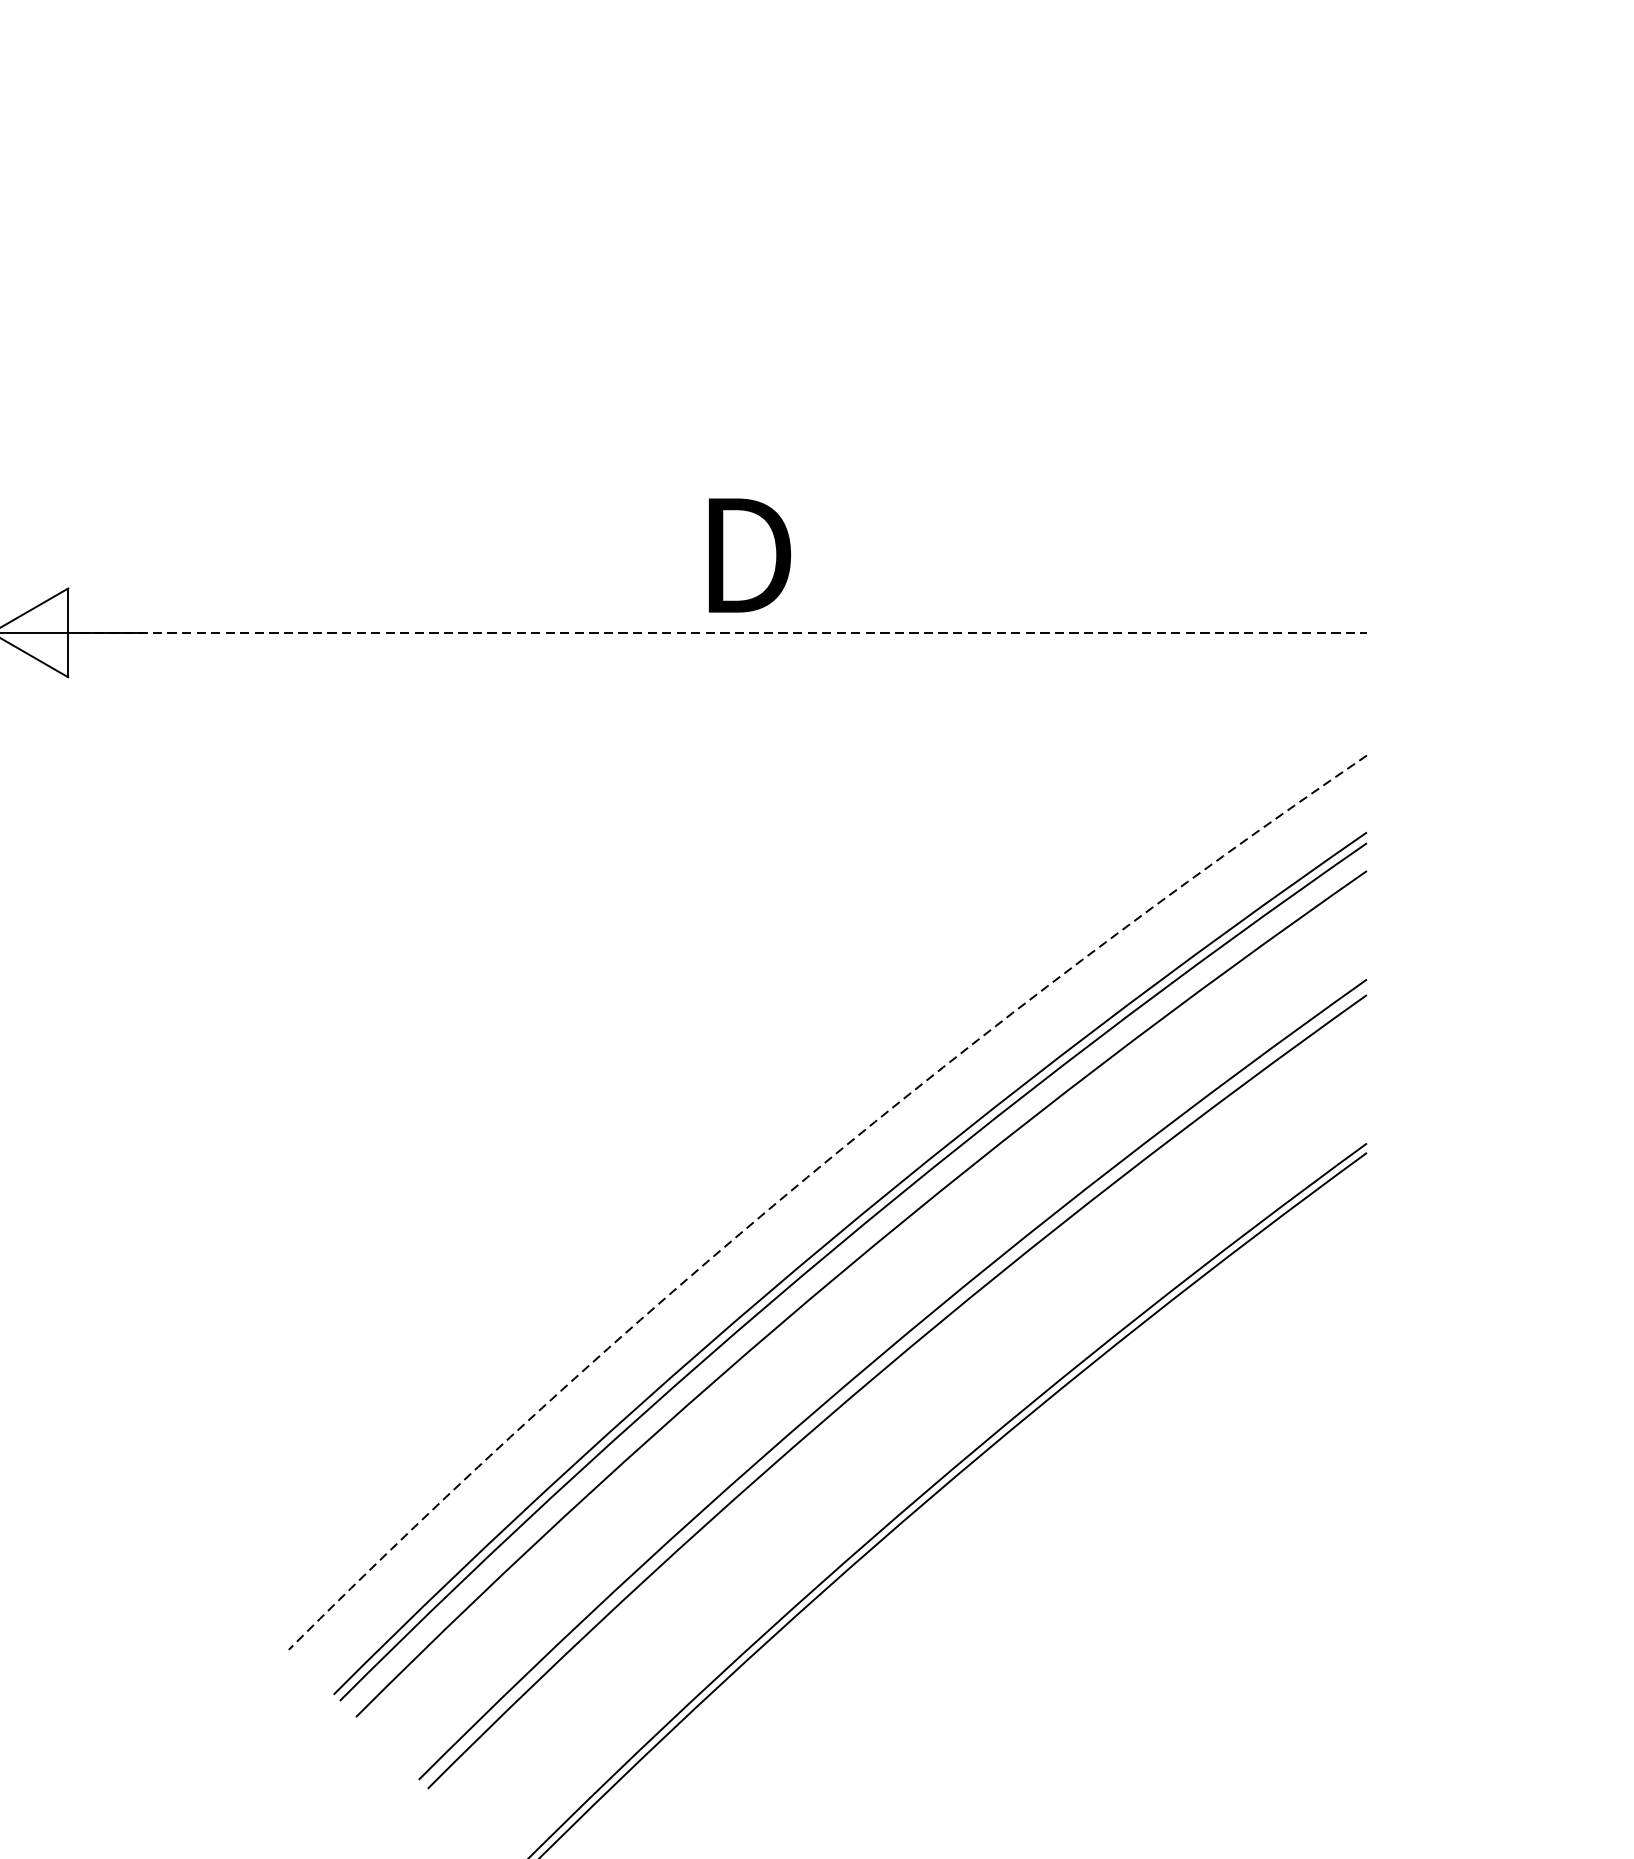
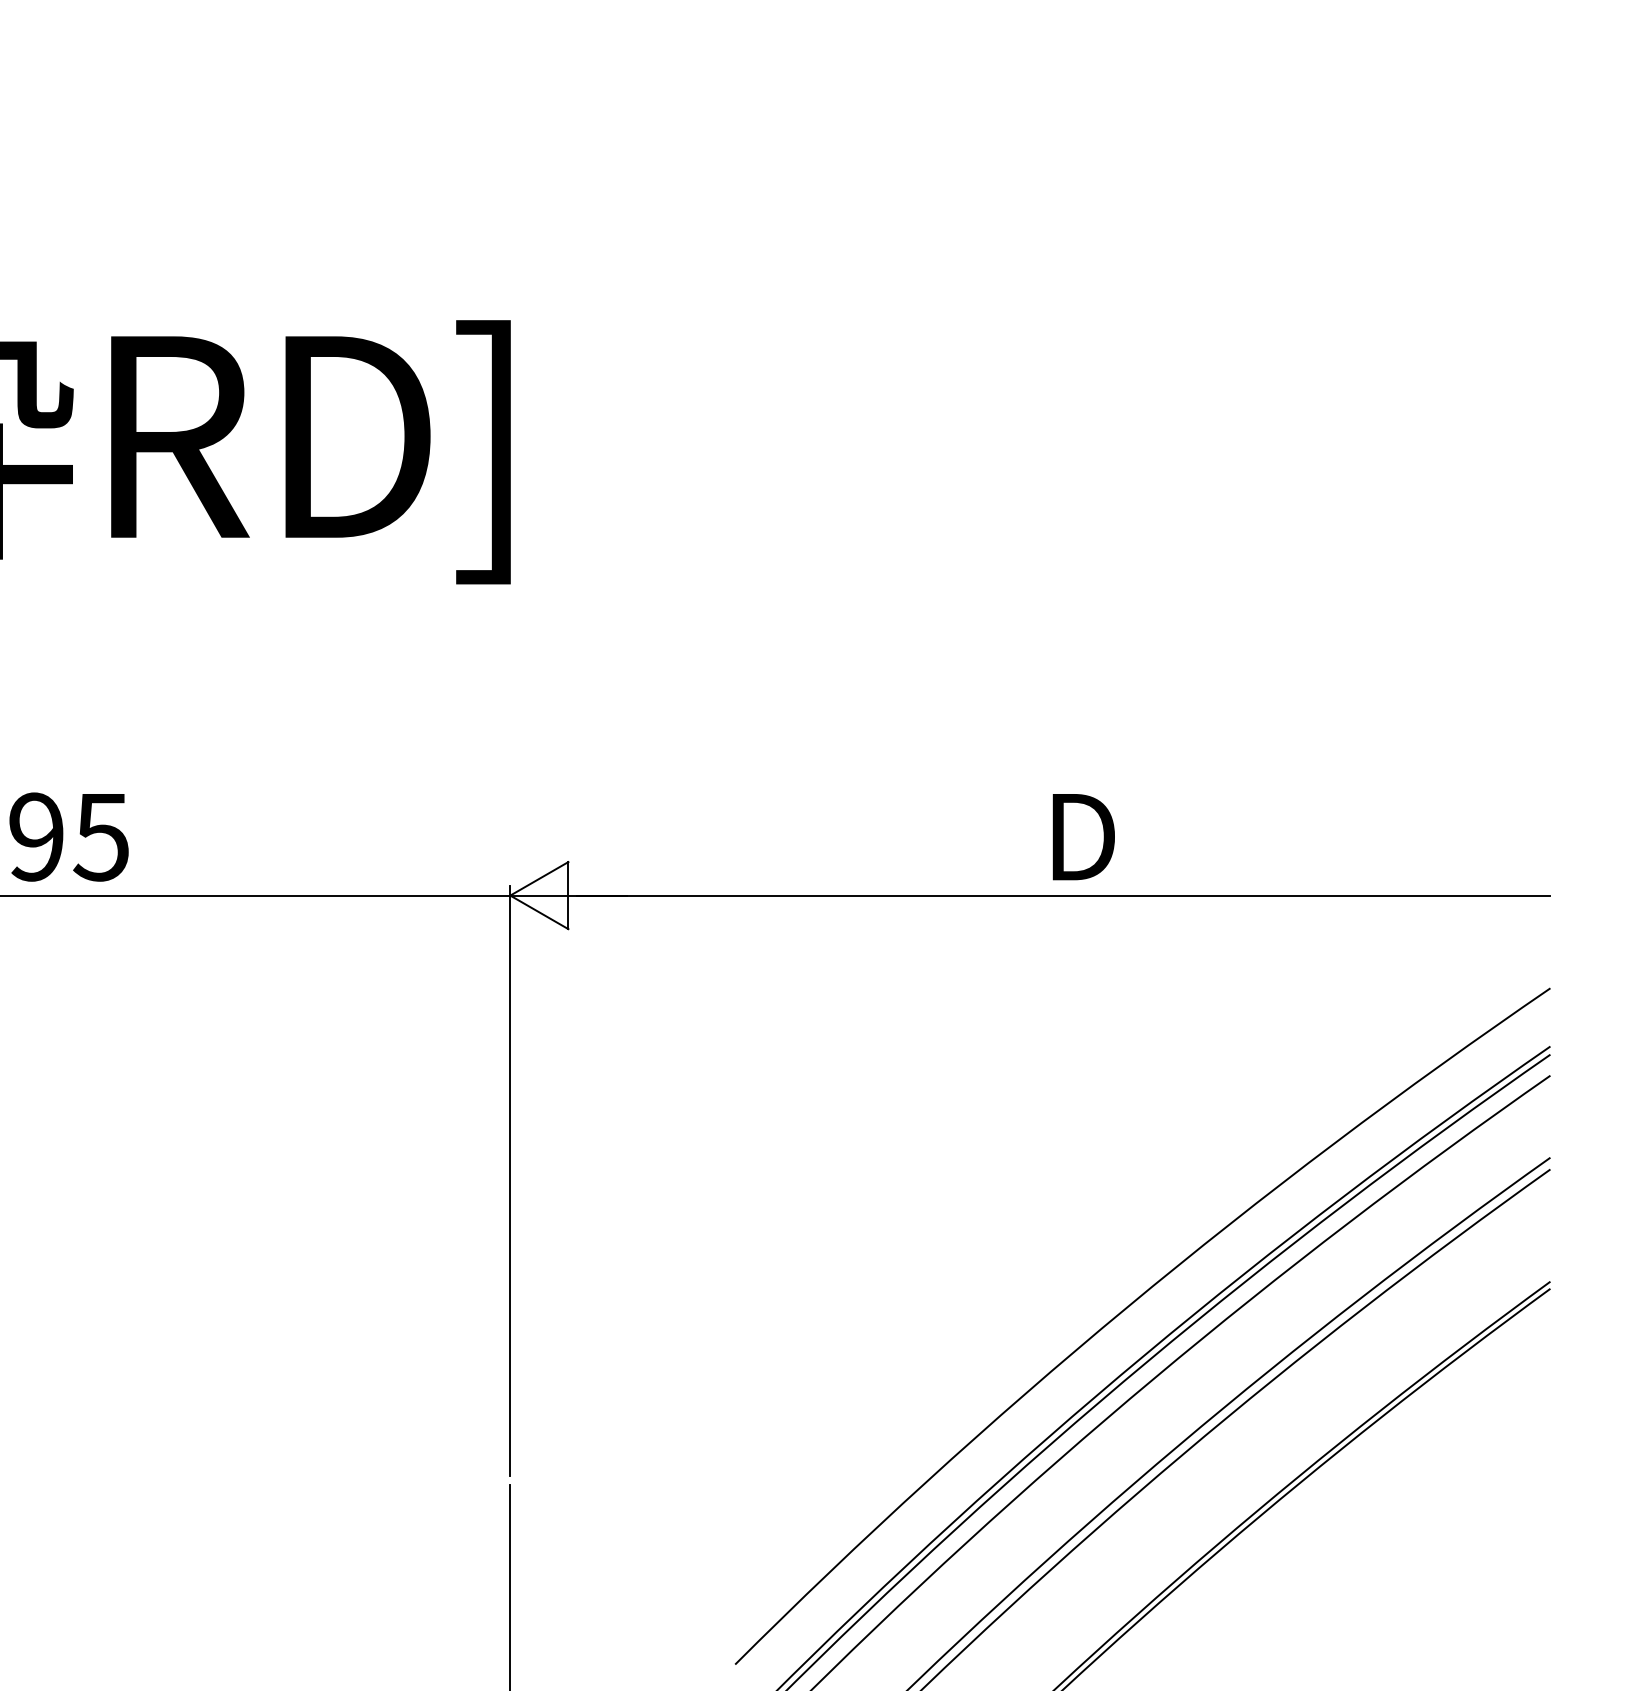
line: (724, 632) -> (1064, 895), dashed -> solid
arc: (807, 1177) -> (1127, 1307), dashed -> solid

